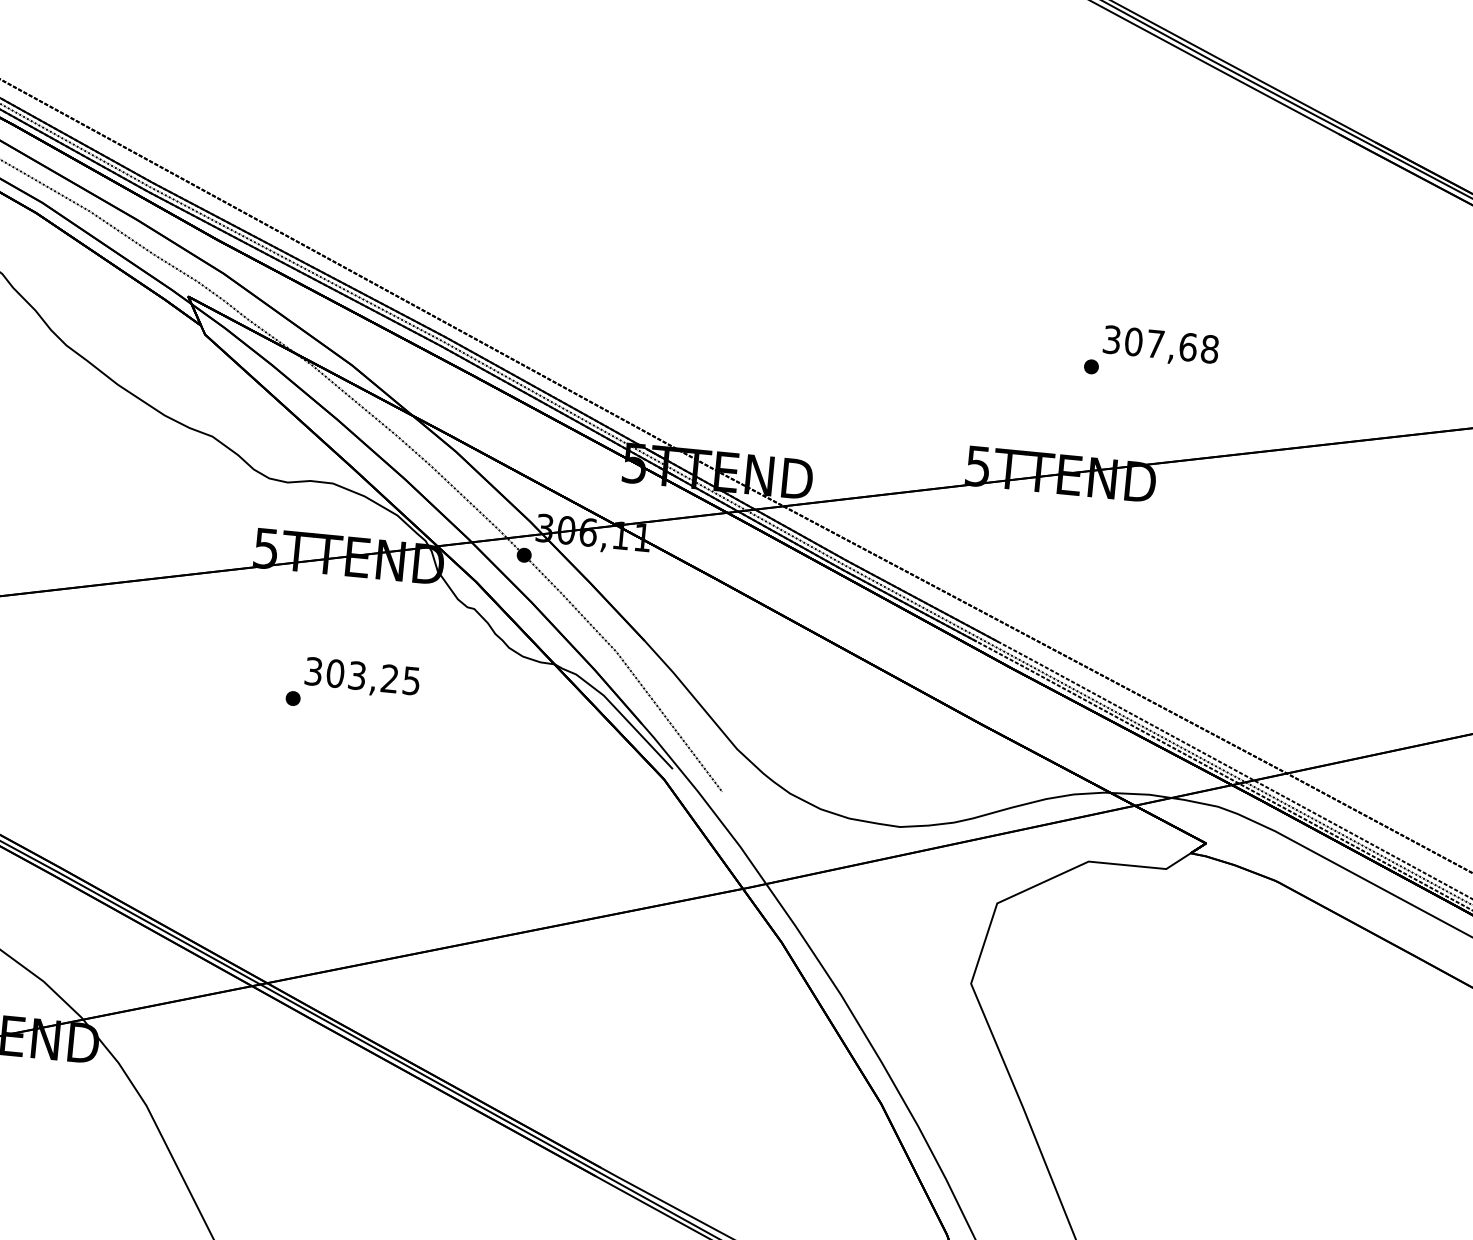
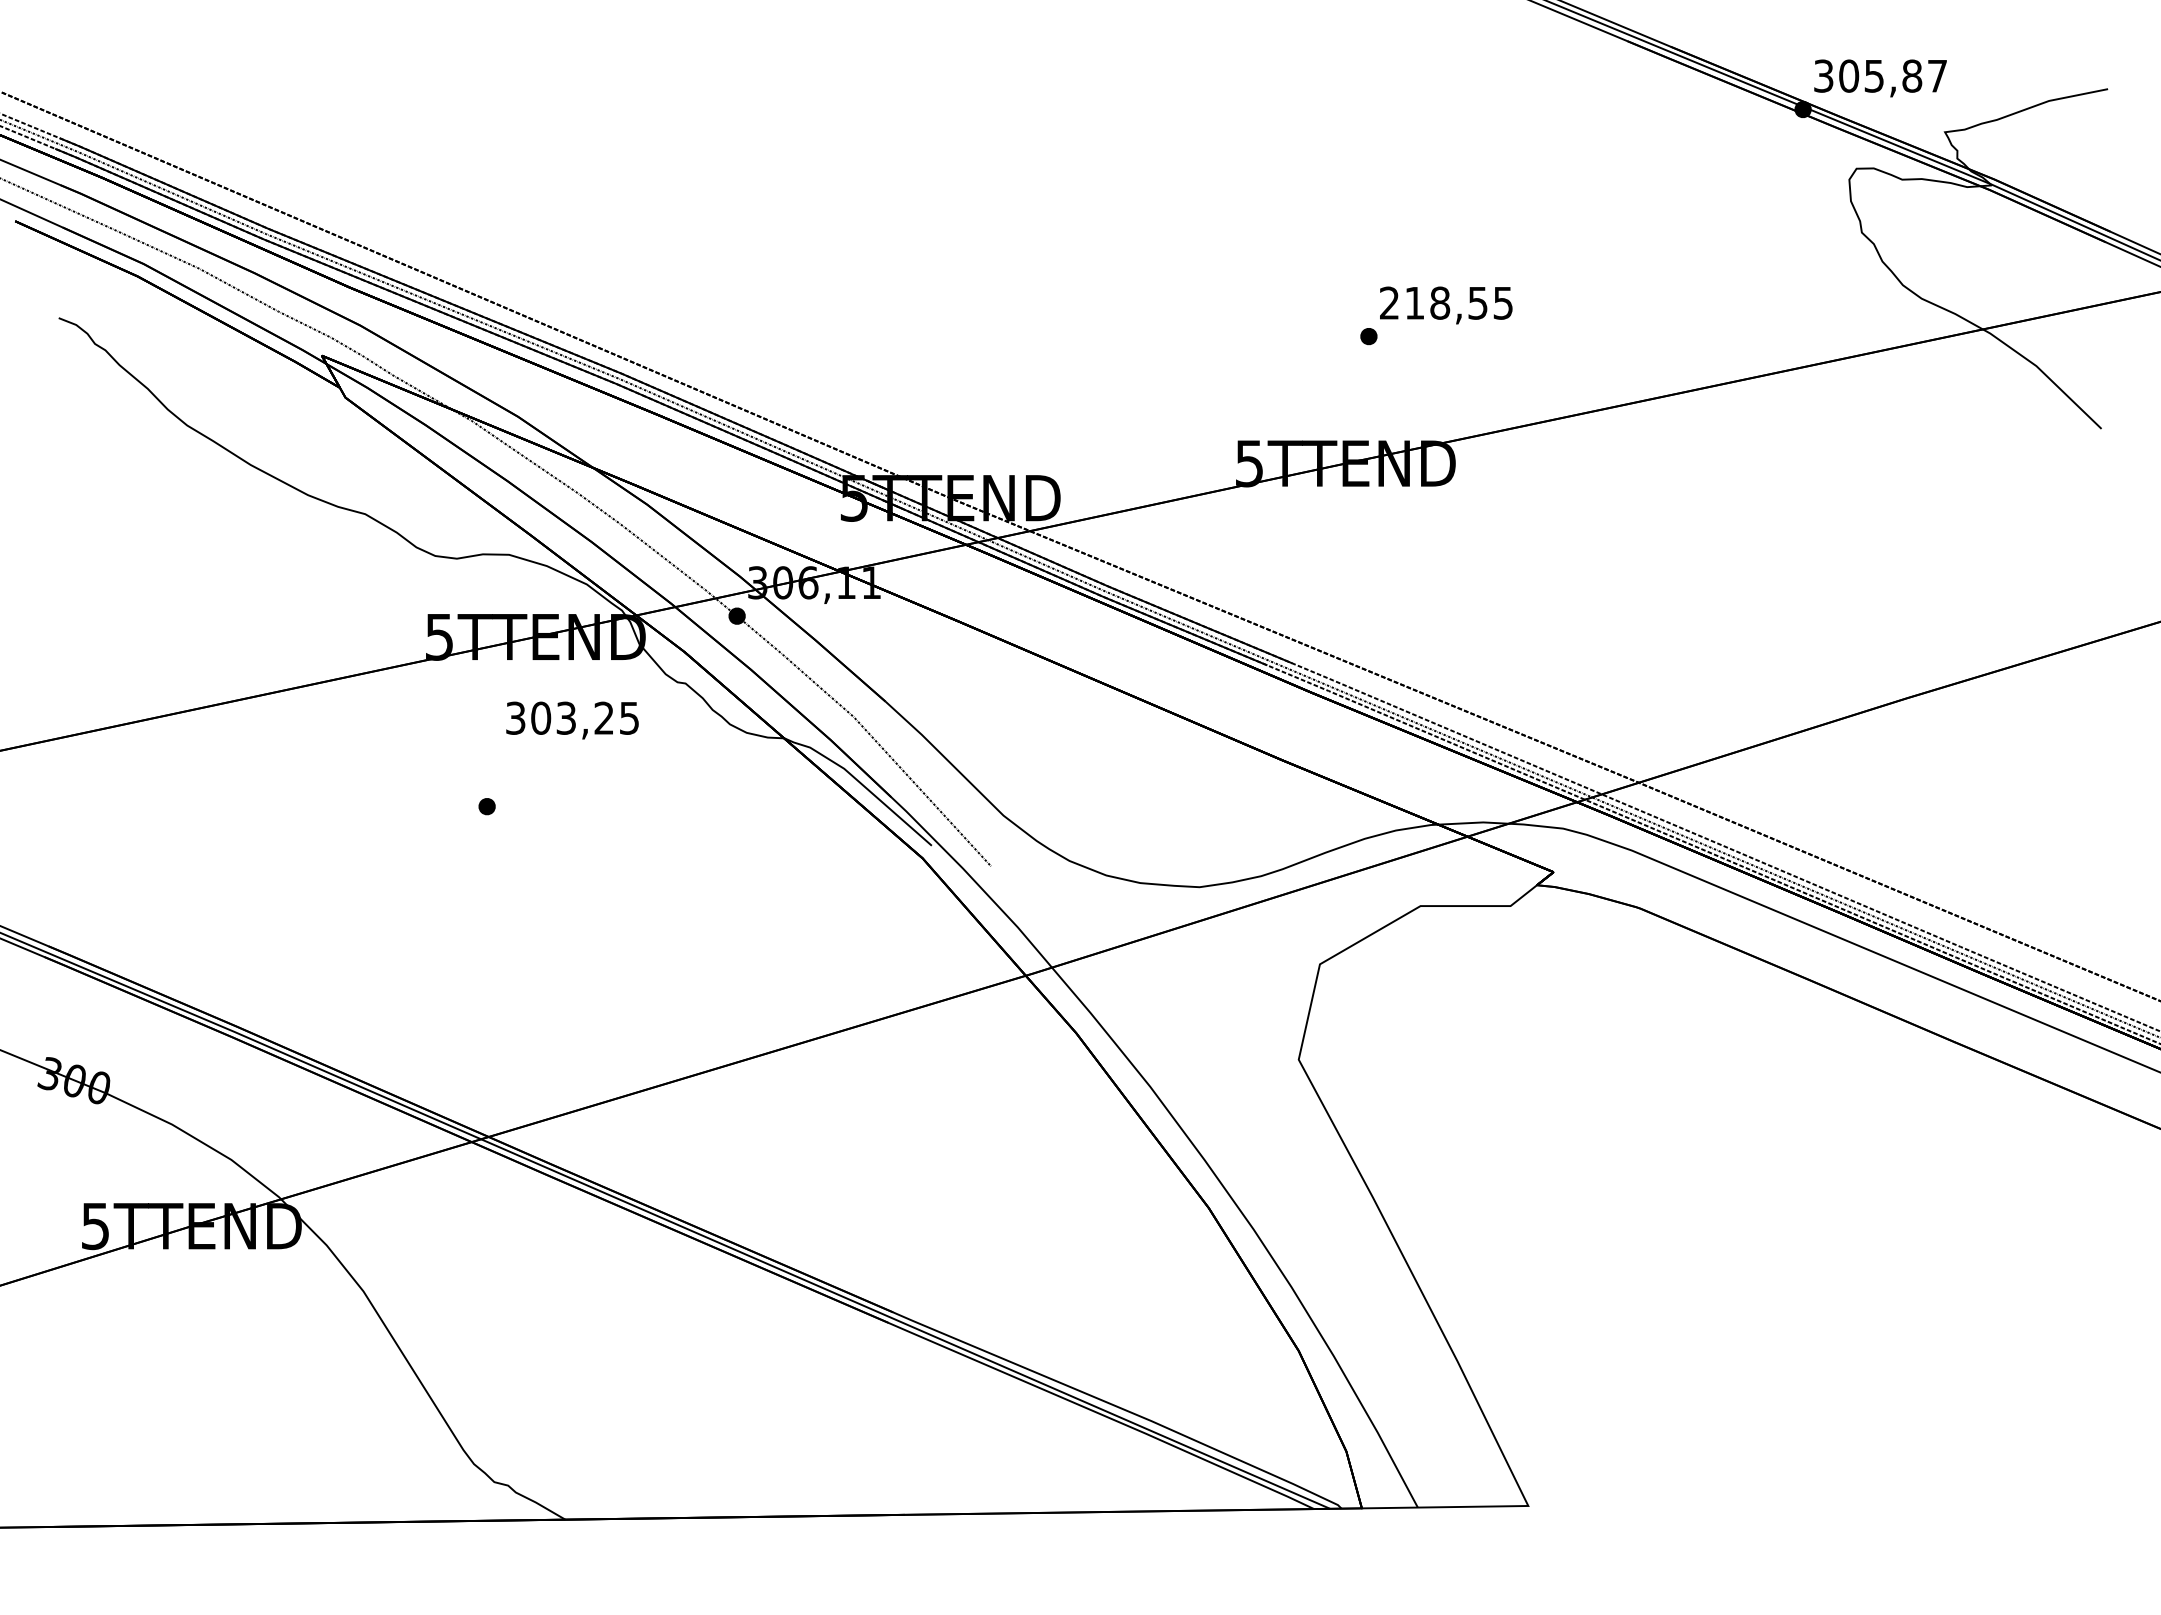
text: (1161, 343) -> (1446, 302), 307,68 -> 218,55
text: (362, 678) -> (572, 720), moved

